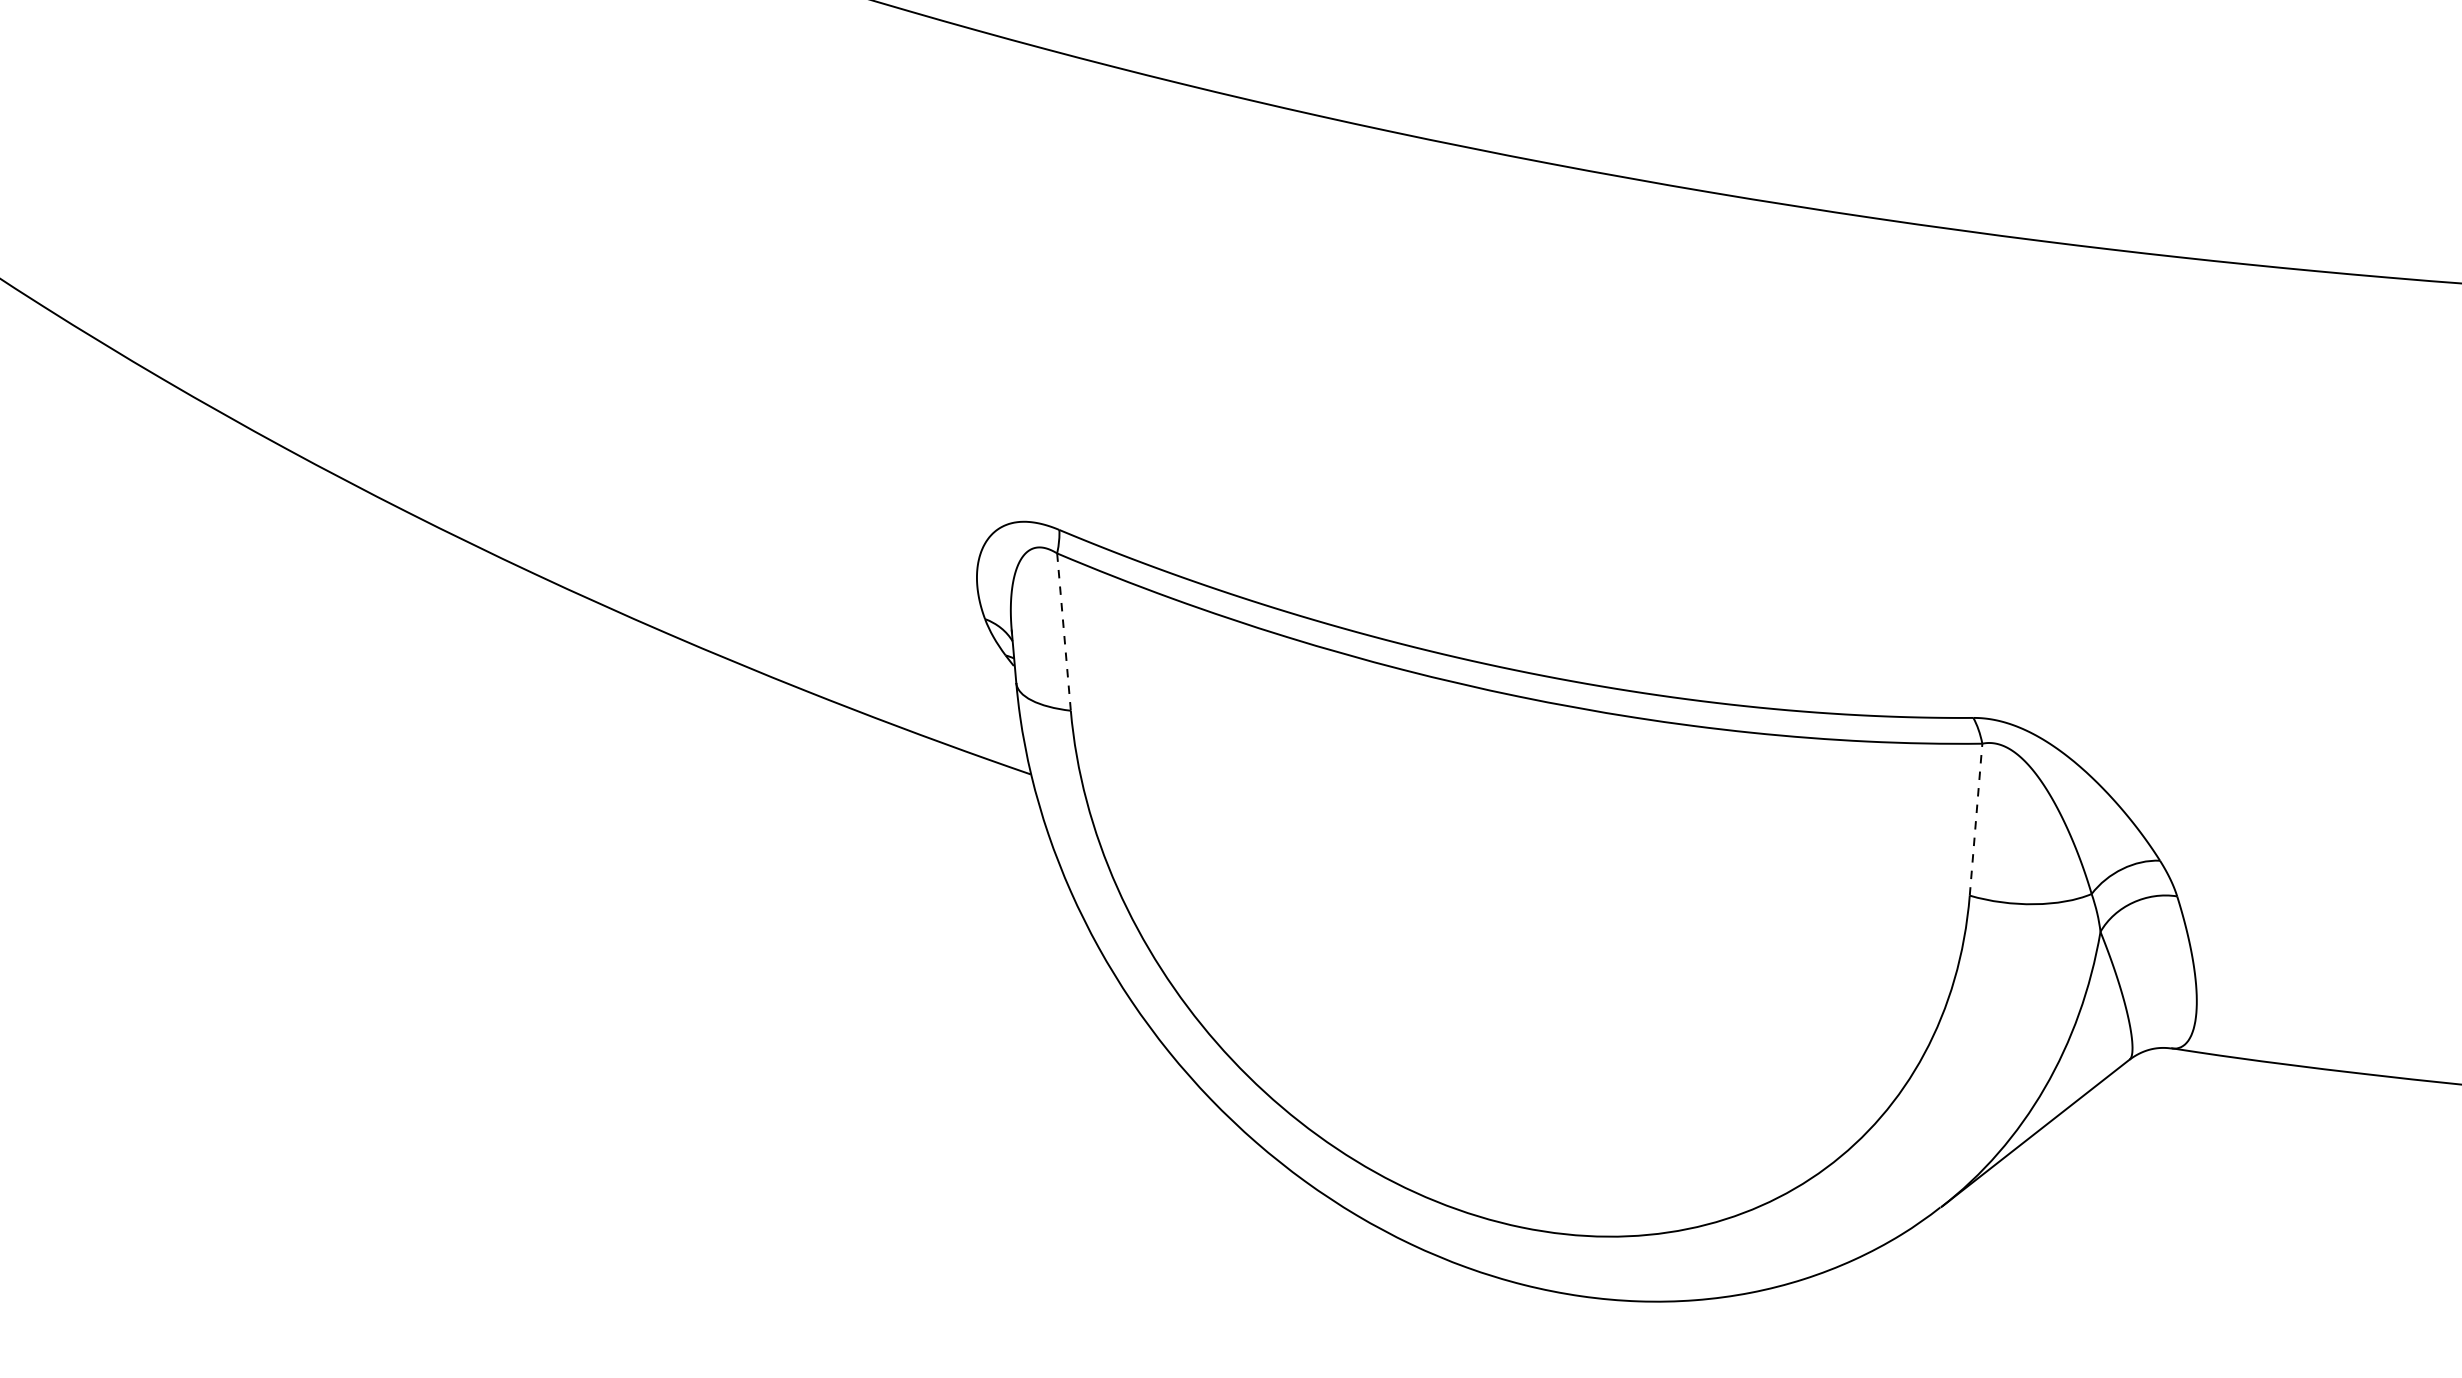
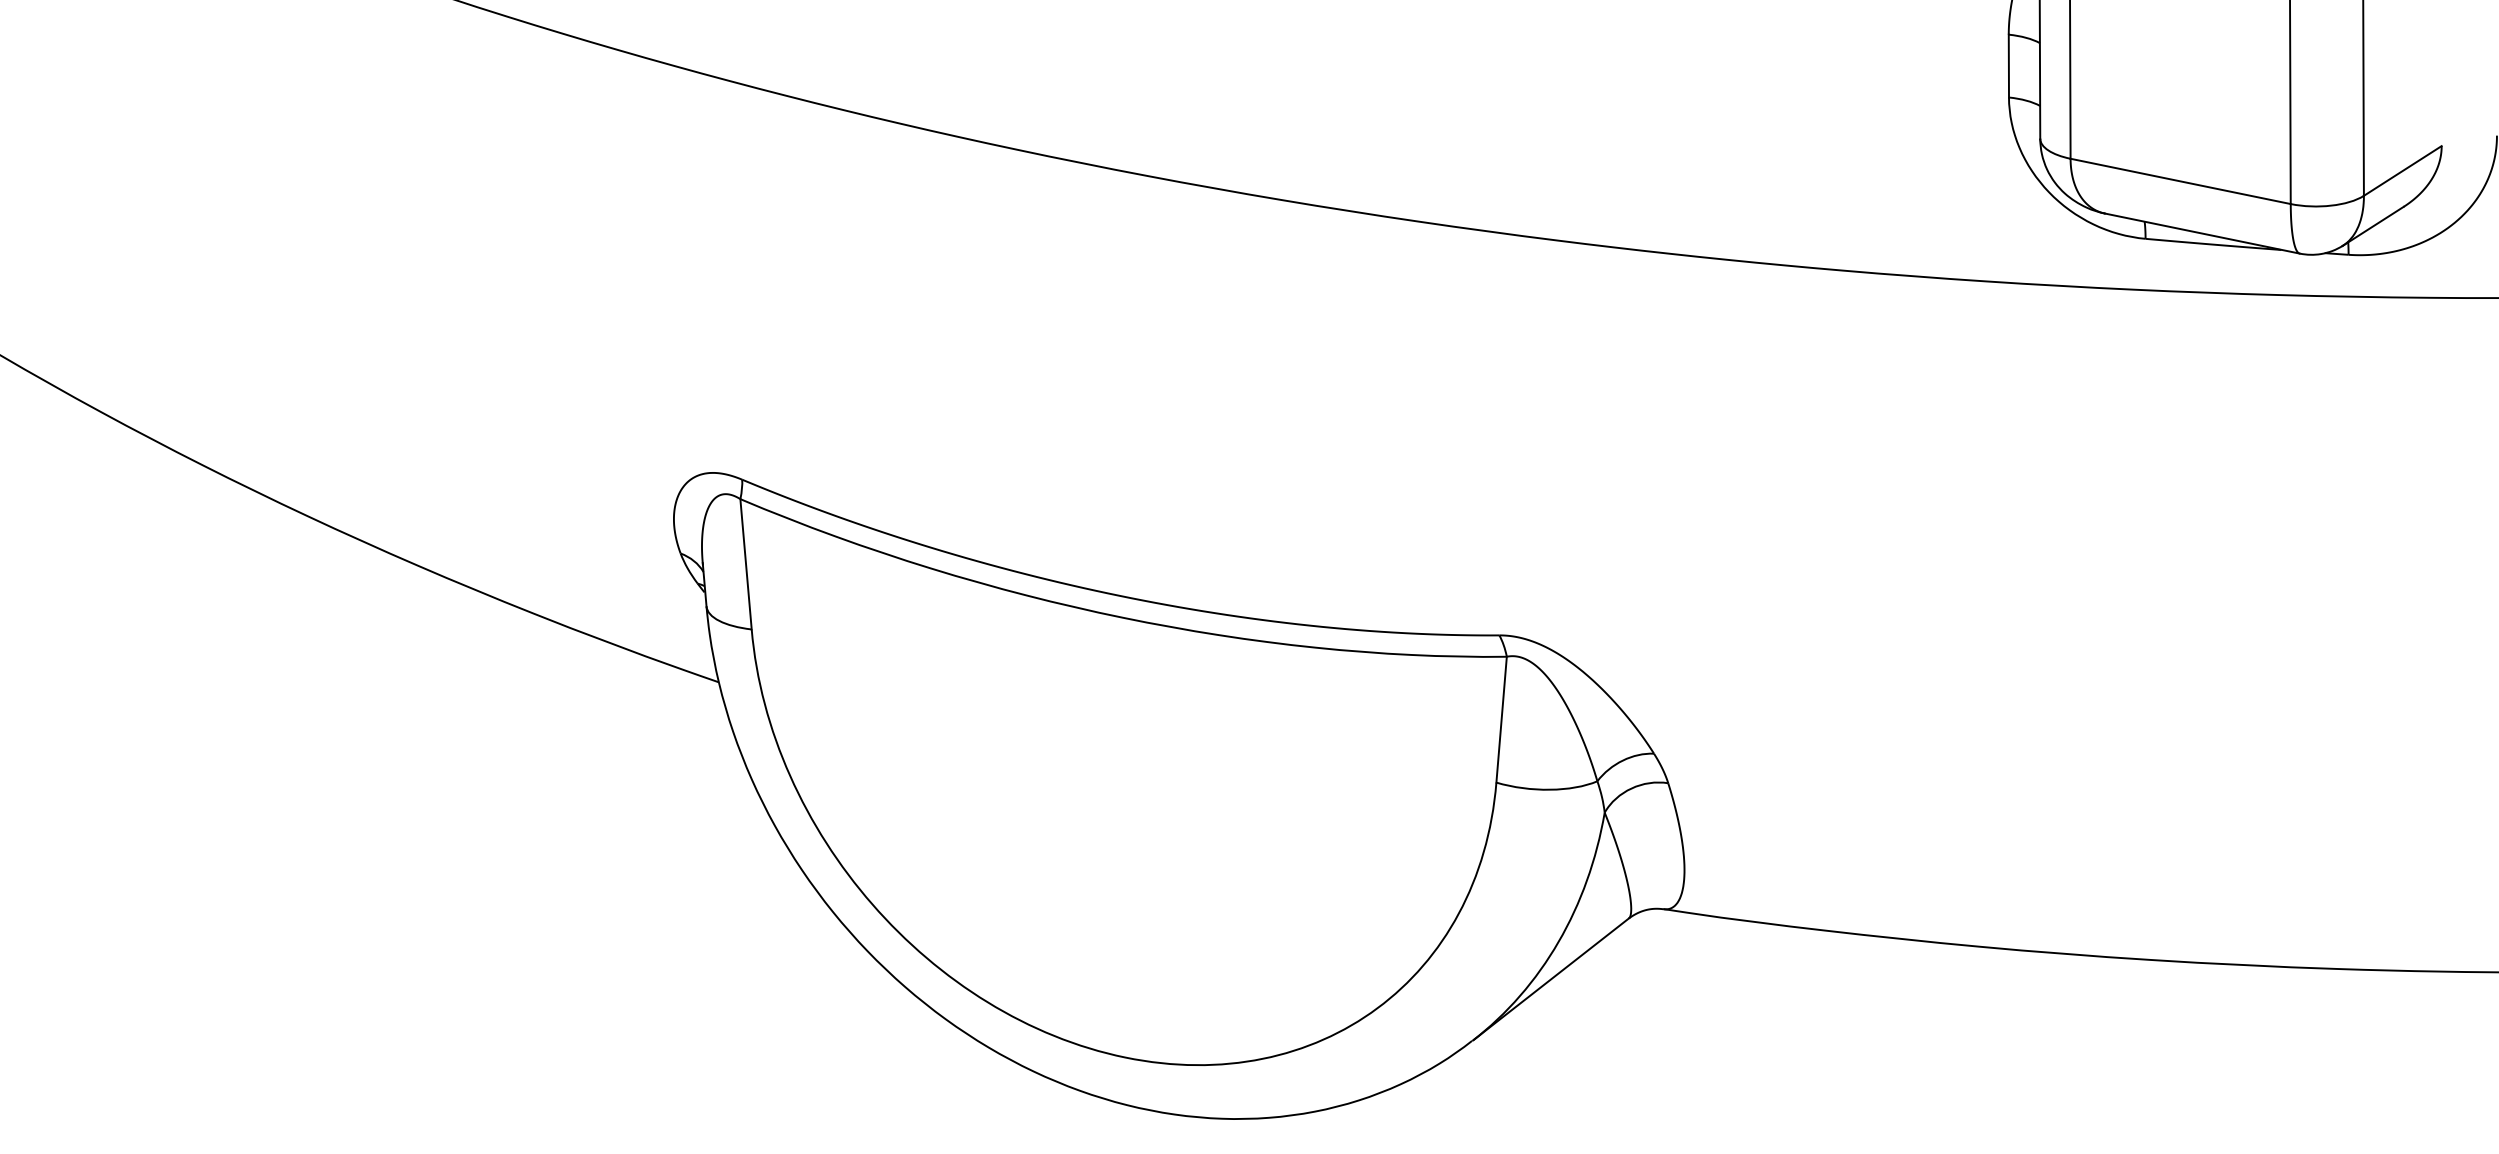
line: (1064, 632) -> (746, 564), dashed -> solid
line: (1975, 819) -> (1501, 719), dashed -> solid

